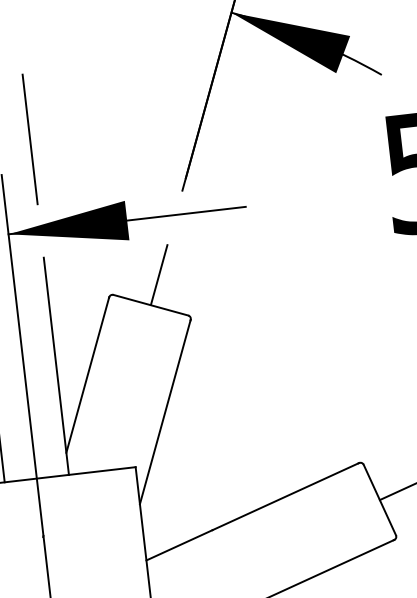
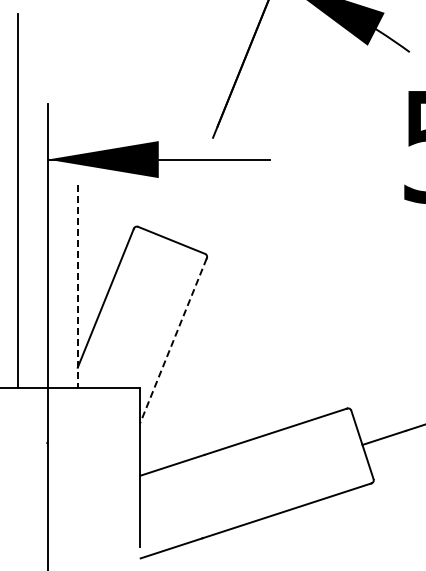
line: (29, 139) -> (77, 74), removed
line: (159, 274) -> (182, 212), removed
line: (56, 366) -> (77, 286), solid -> dashed
line: (165, 411) -> (173, 340), solid -> dashed

